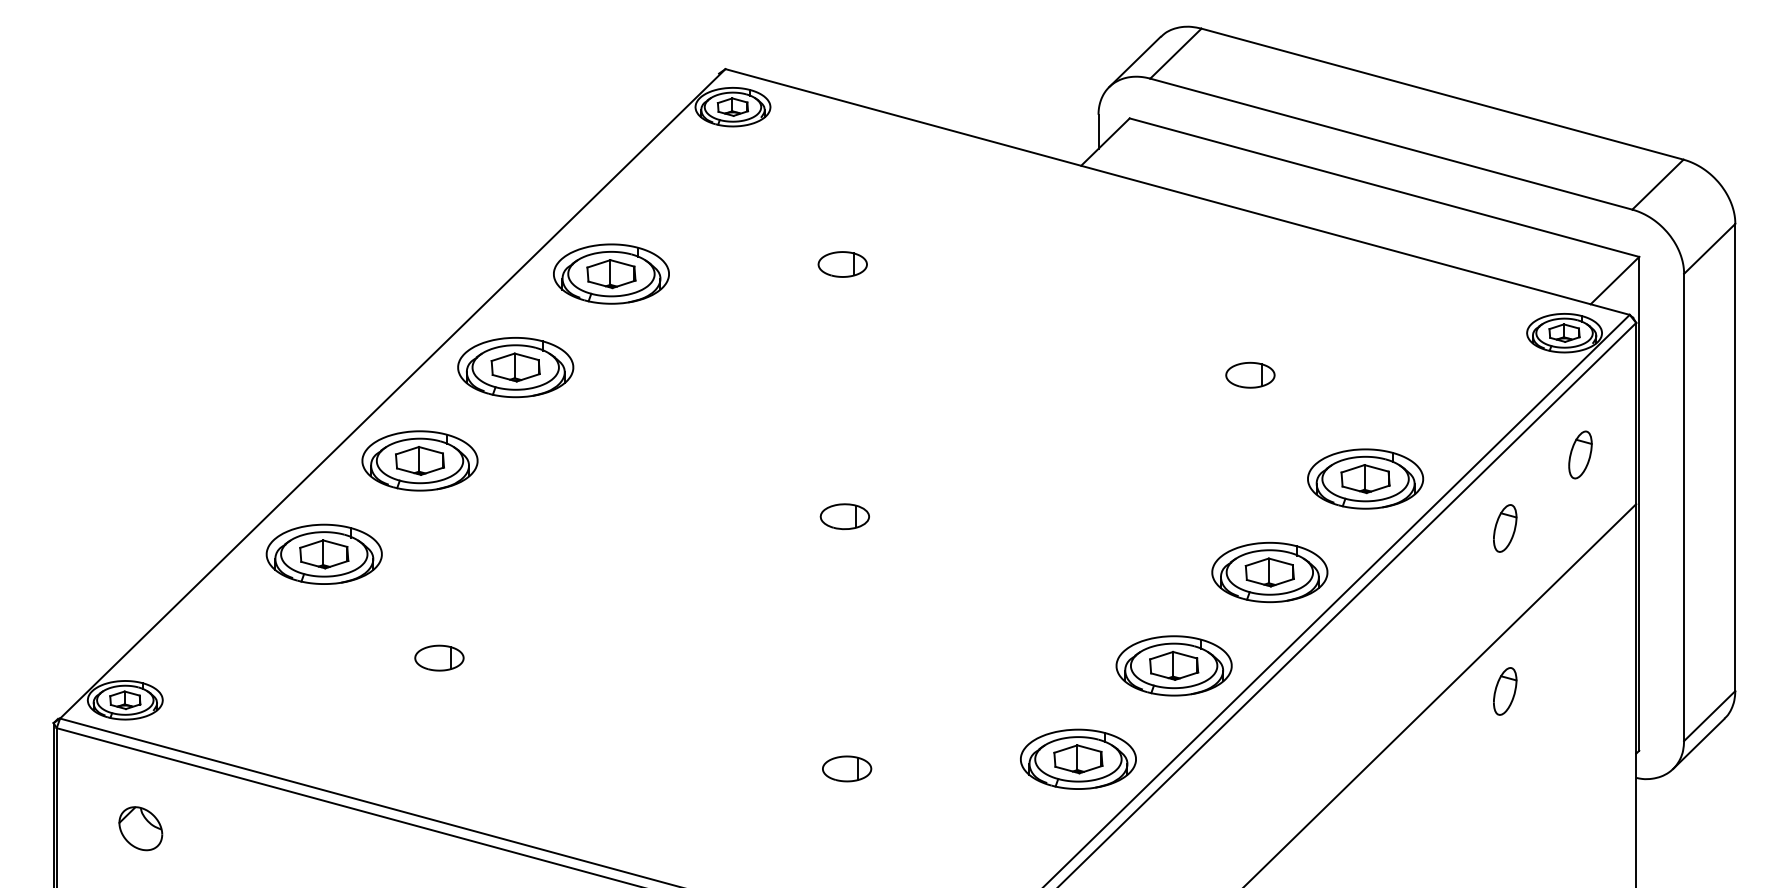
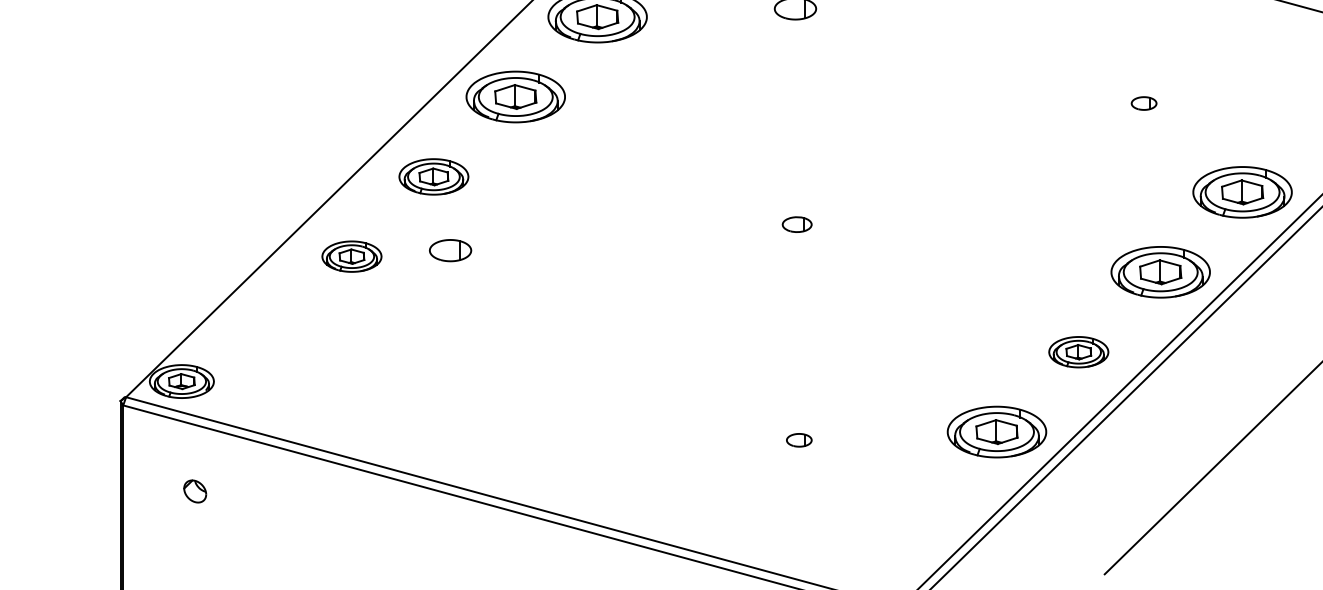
part: (1250, 374) -> (1144, 102), size x0.6
part: (419, 460) -> (433, 176), size x0.7
part: (844, 516) -> (796, 224), size x0.7
part: (323, 553) -> (351, 256), size x0.6
part: (439, 657) -> (450, 250), moved
part: (1173, 665) -> (1078, 351), size x0.6
part: (847, 768) -> (799, 439), size x0.6
part: (140, 828) -> (194, 491), size x0.6

